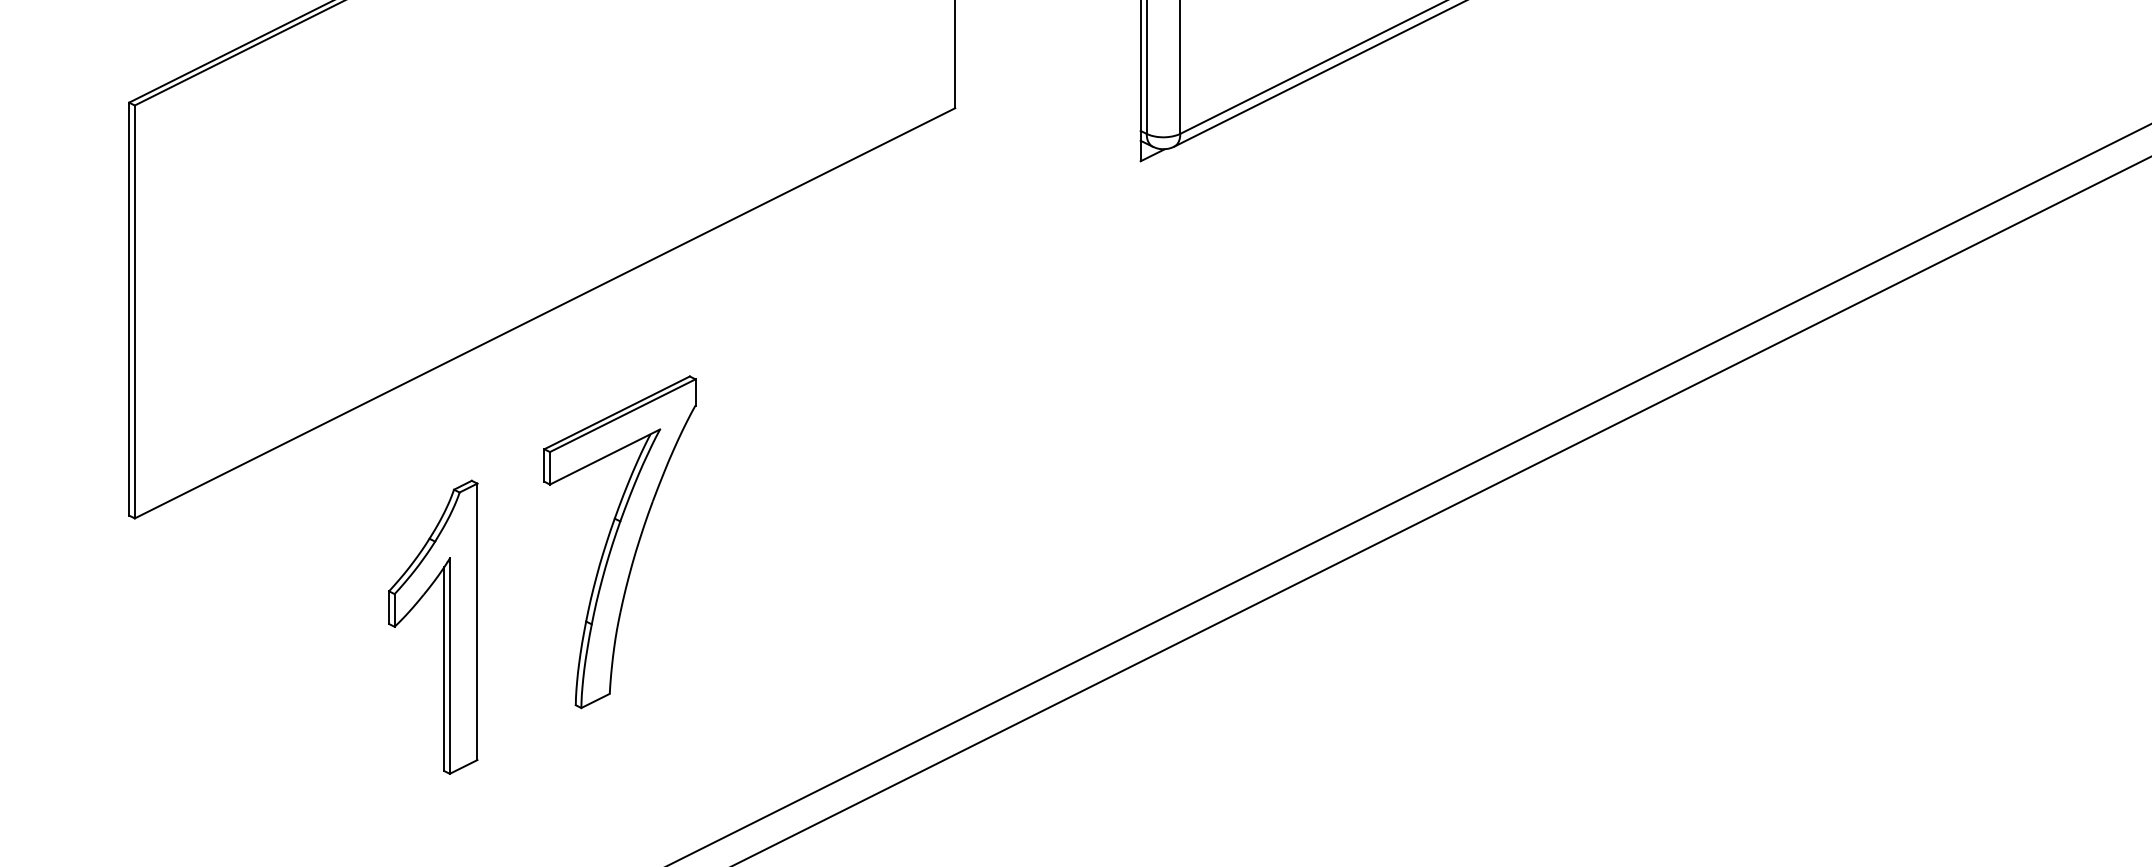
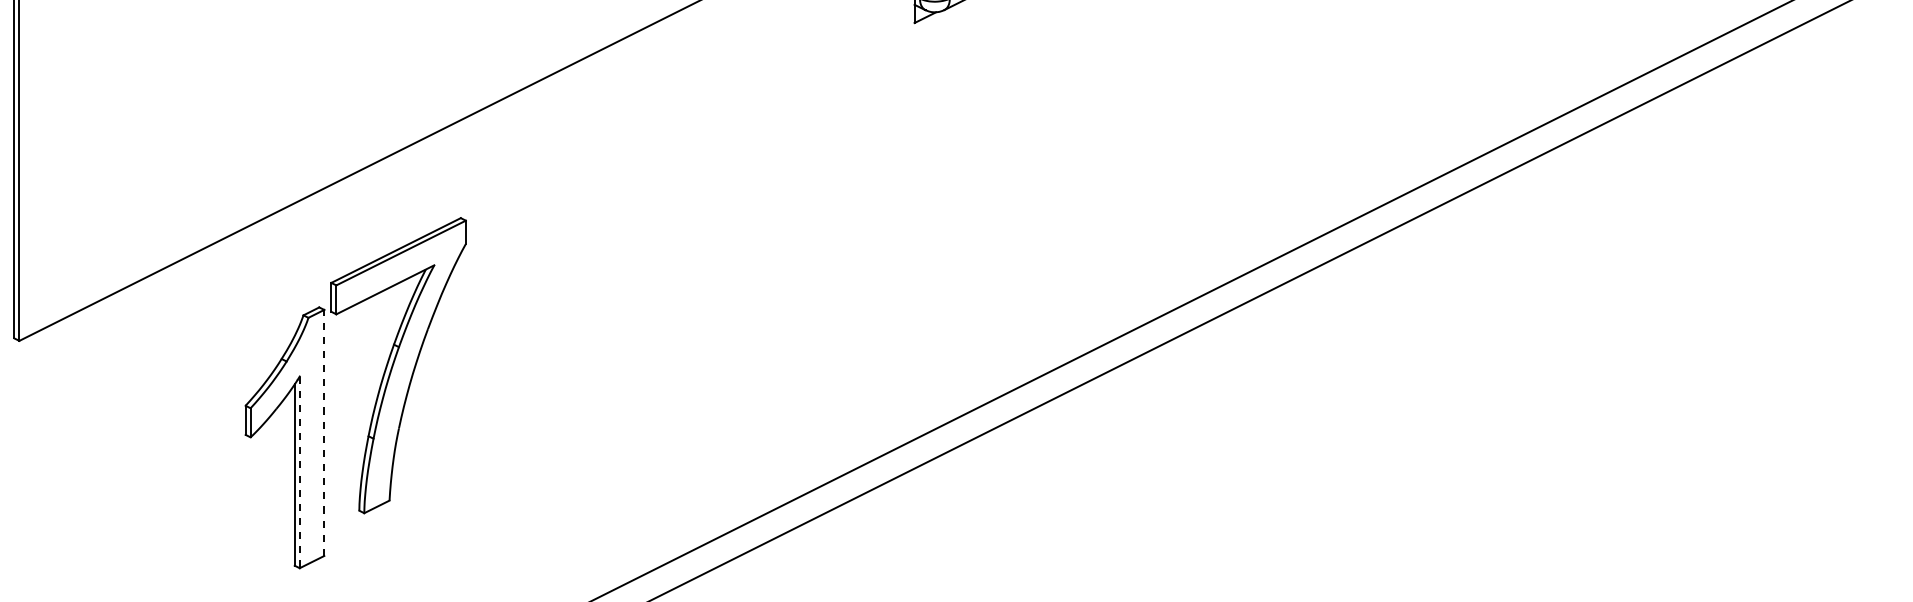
part: (619, 542) -> (398, 365), moved
line: (477, 621) -> (324, 432), solid -> dashed
line: (449, 666) -> (299, 472), solid -> dashed

